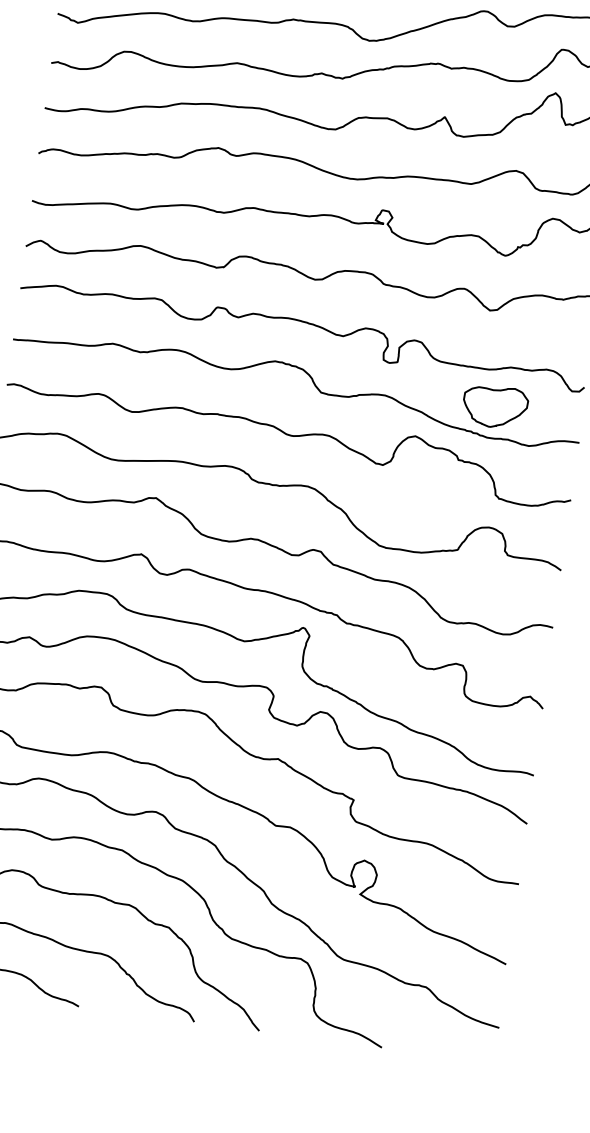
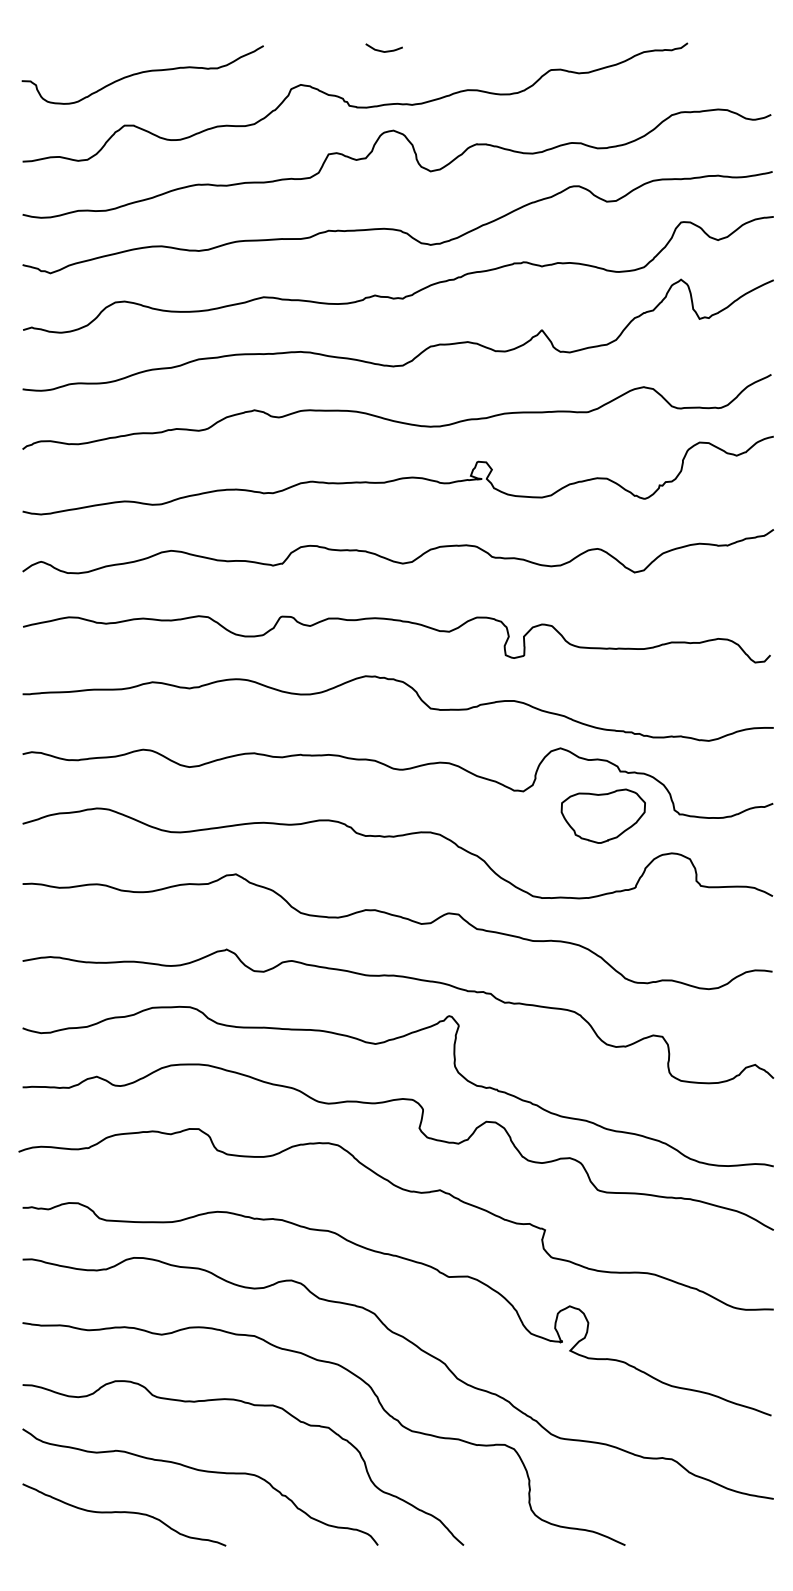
part: (494, 406) -> (602, 815), moved

